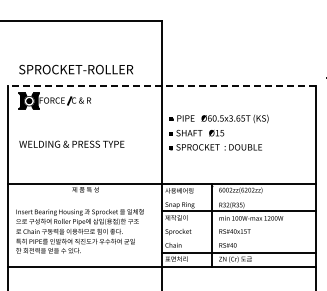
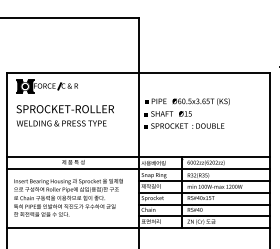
text: (76, 69) -> (65, 109), moved
line: (161, 85) -> (138, 73), dashed -> solid
line: (161, 197) -> (138, 168), added
line: (238, 225) -> (204, 192), added
line: (238, 239) -> (204, 204), added

